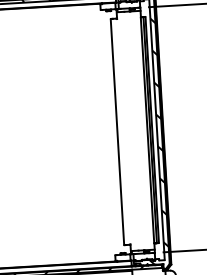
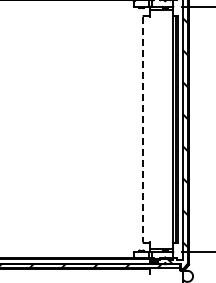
line: (117, 132) -> (143, 129), solid -> dashed

